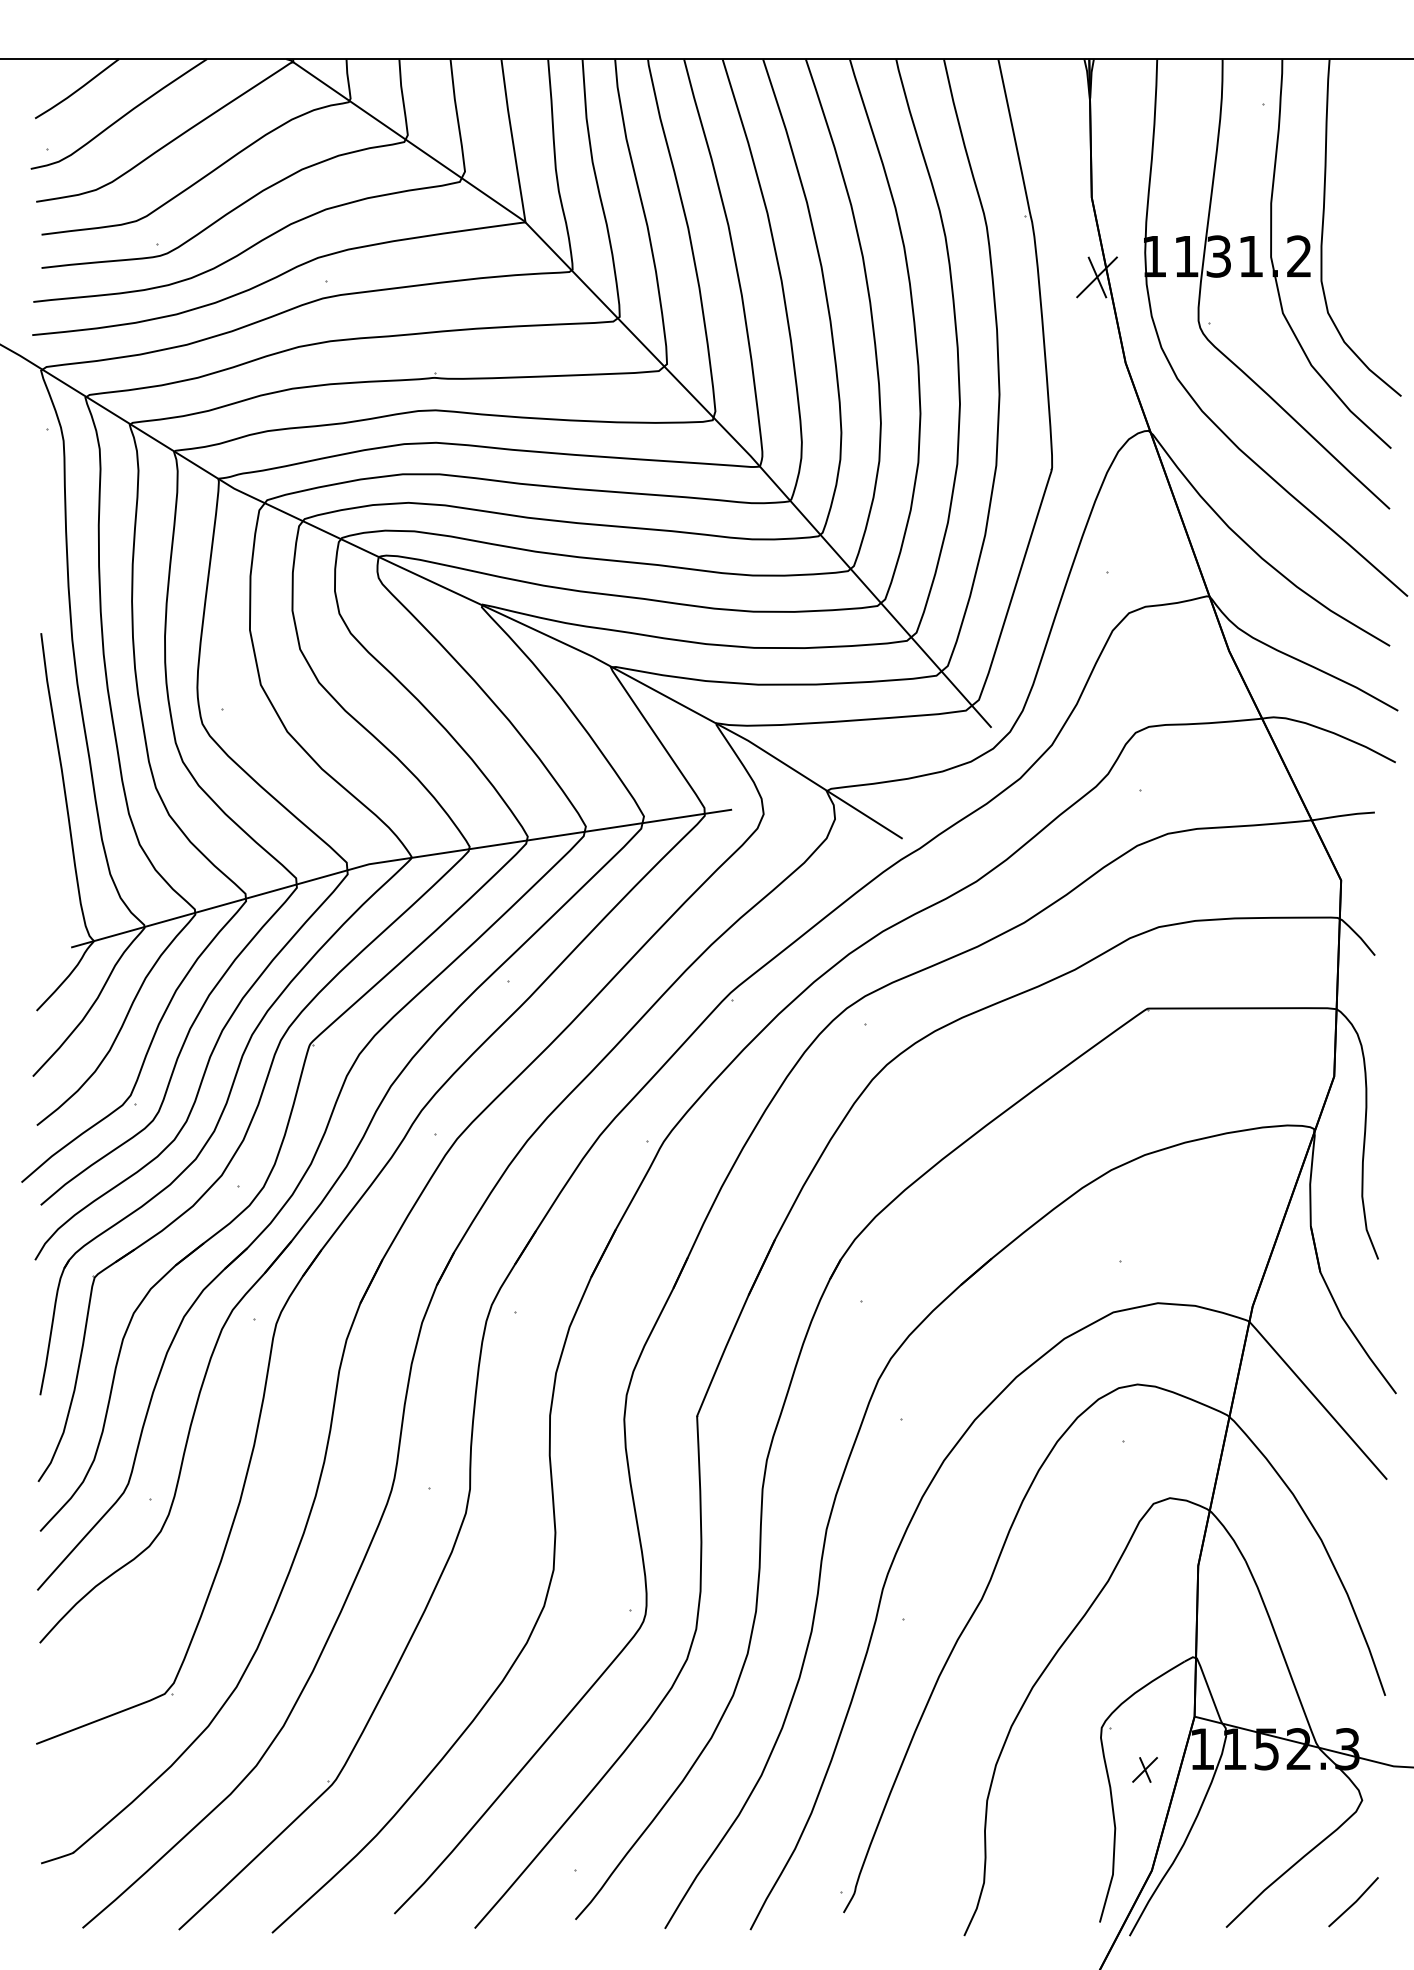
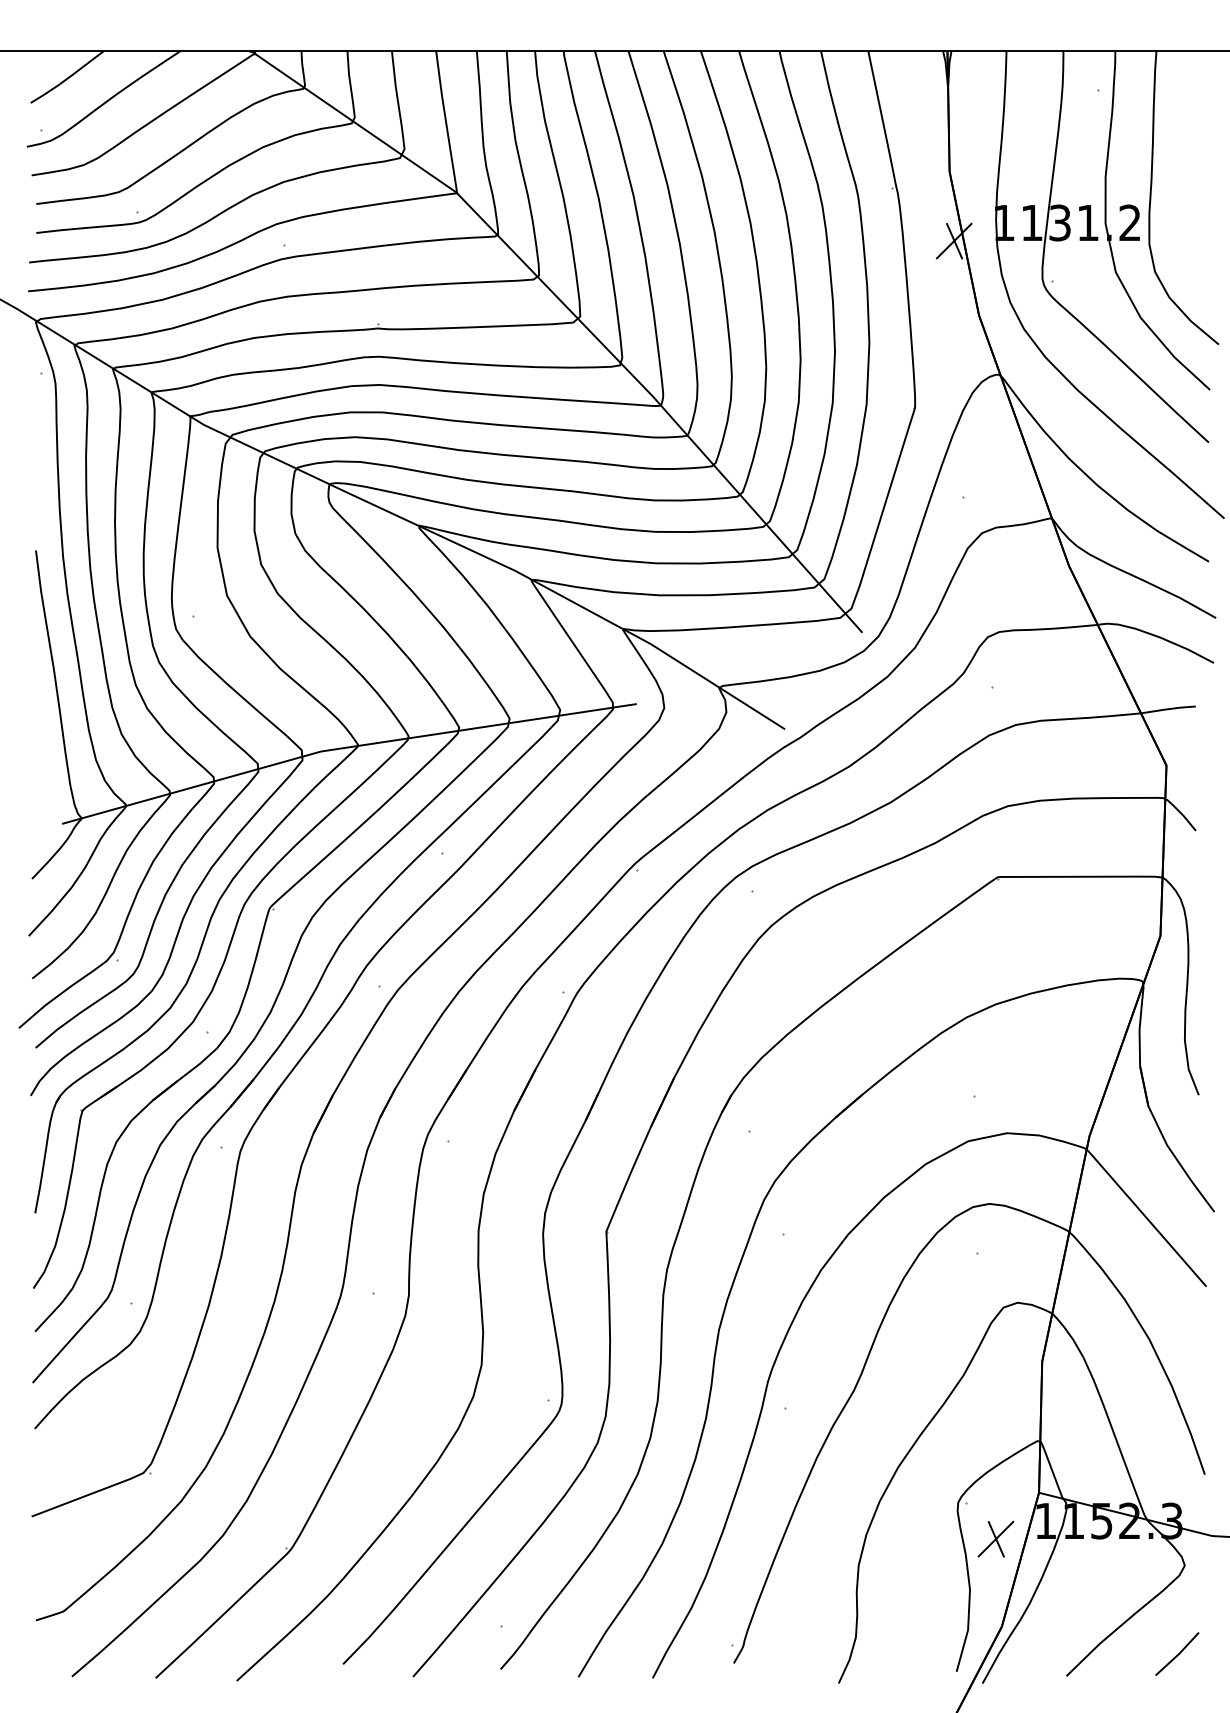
part: (1144, 1769) -> (995, 1538), size x1.67

